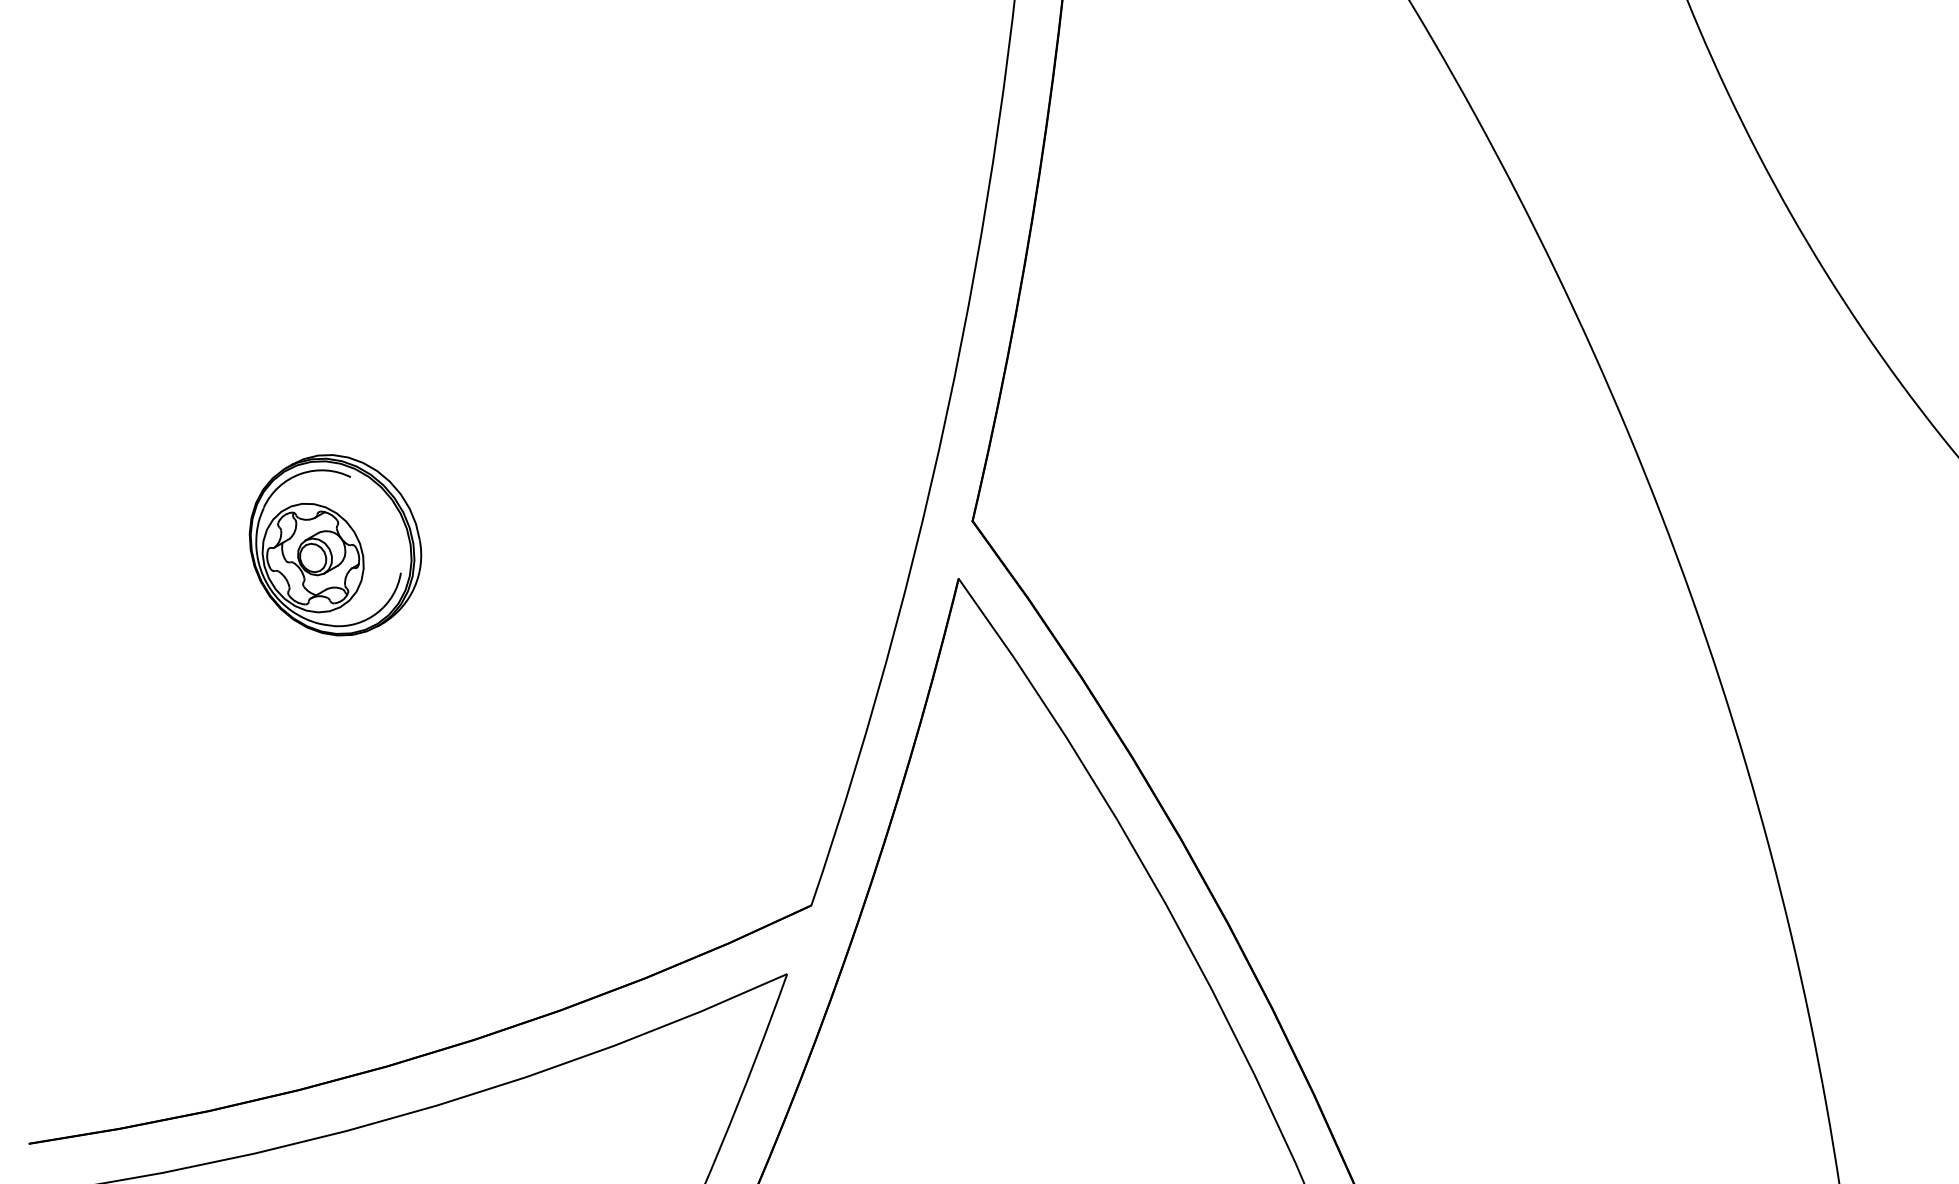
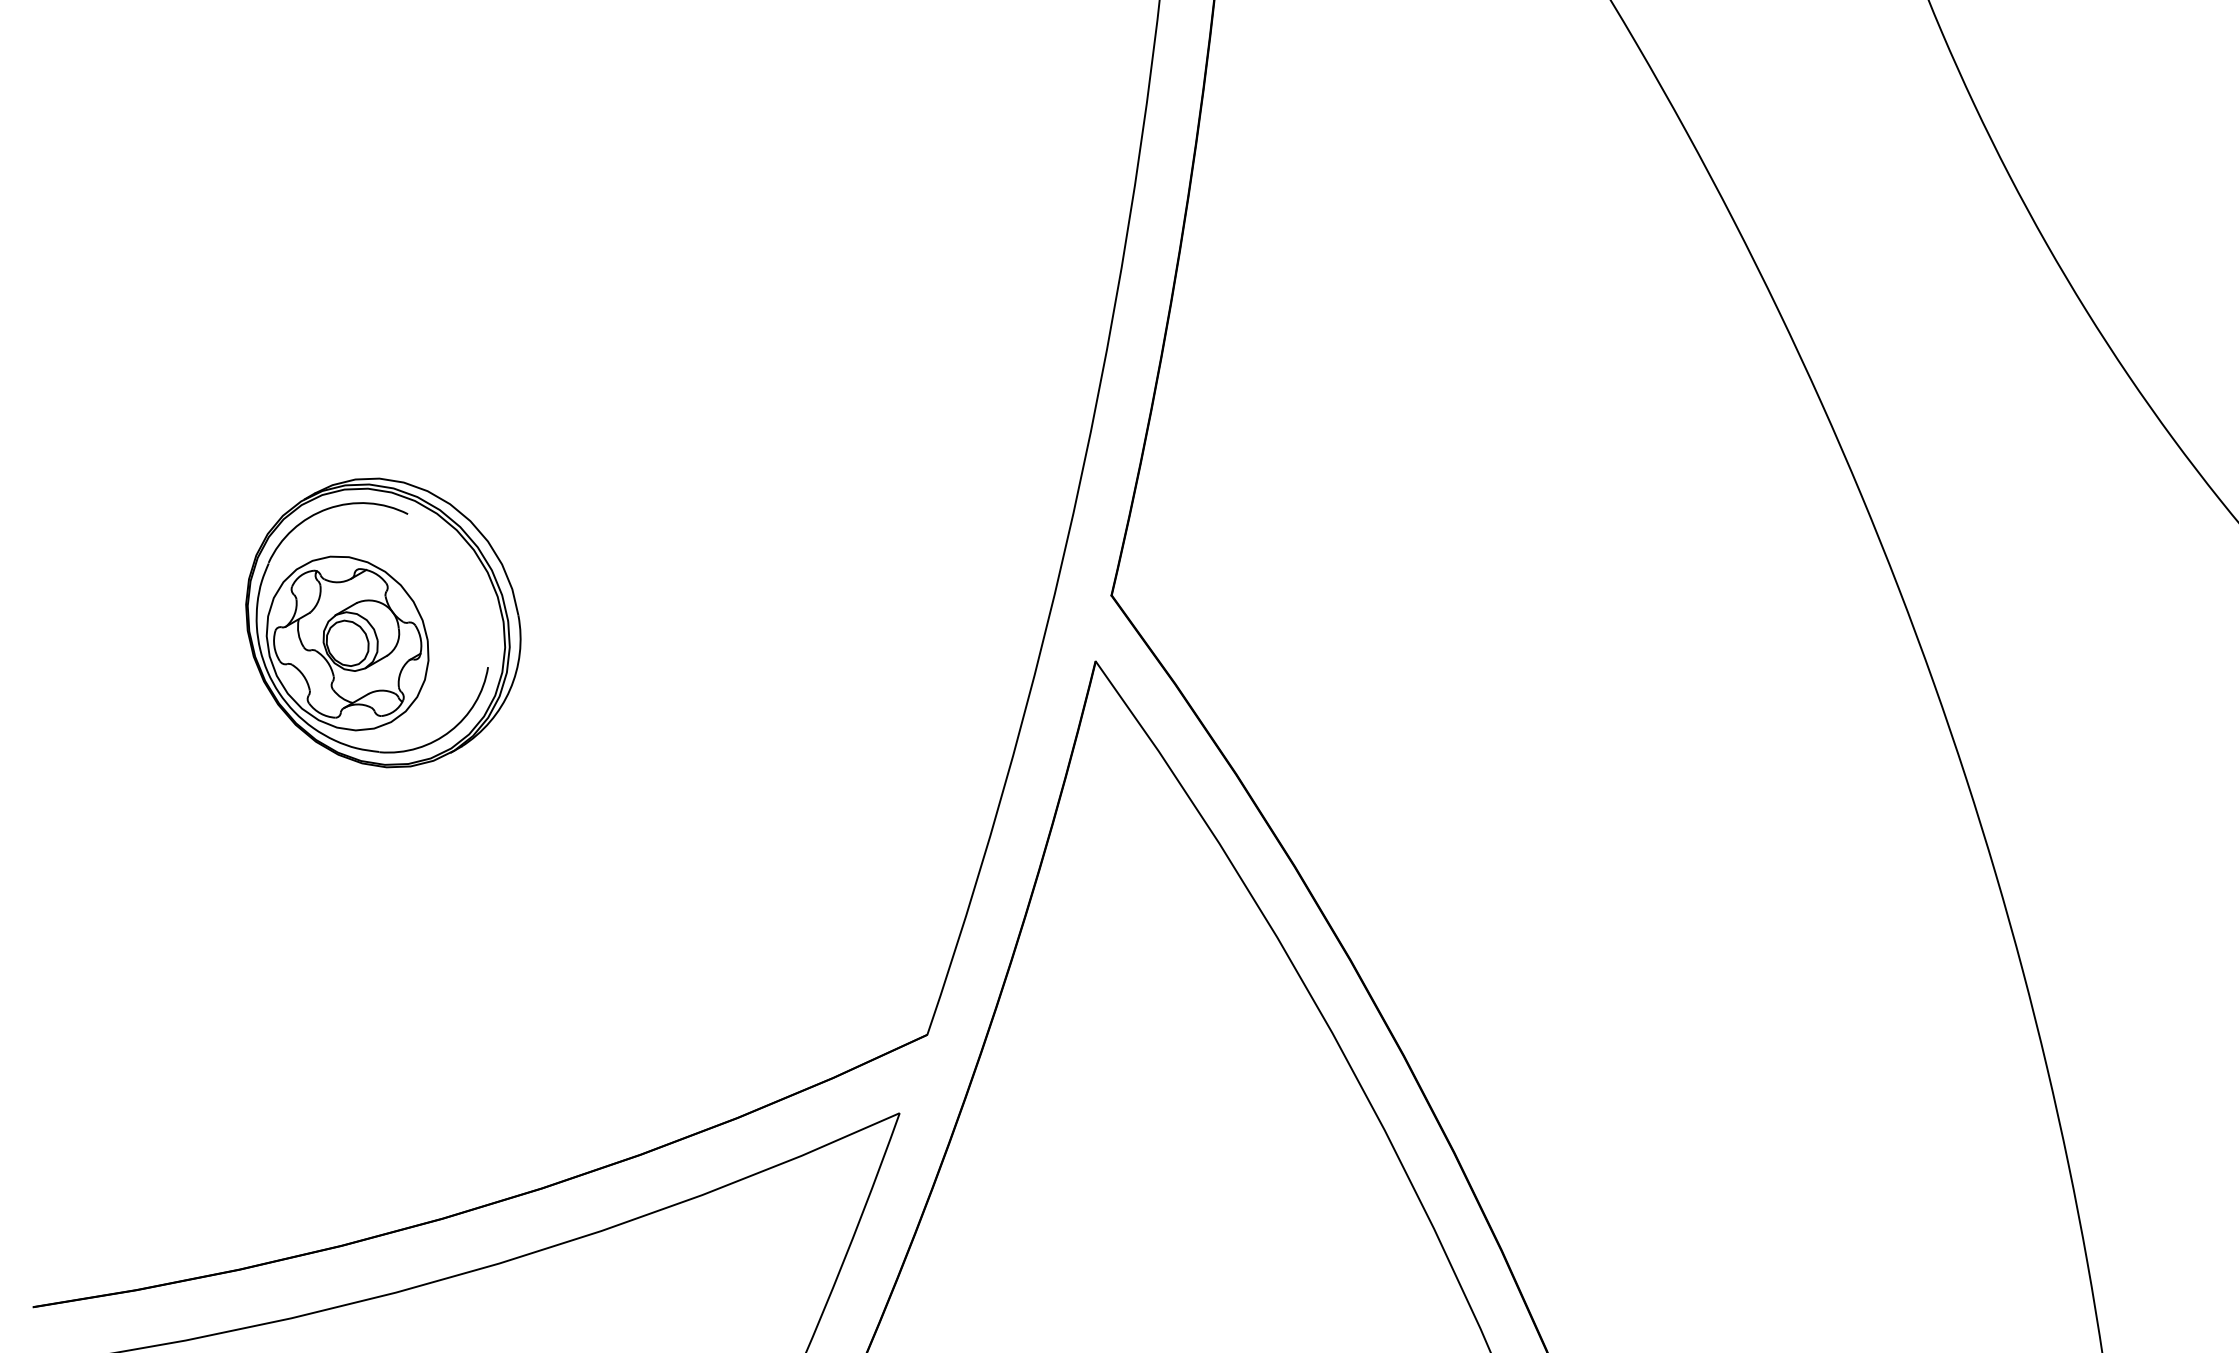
part: (335, 545) -> (383, 623), size x1.4

